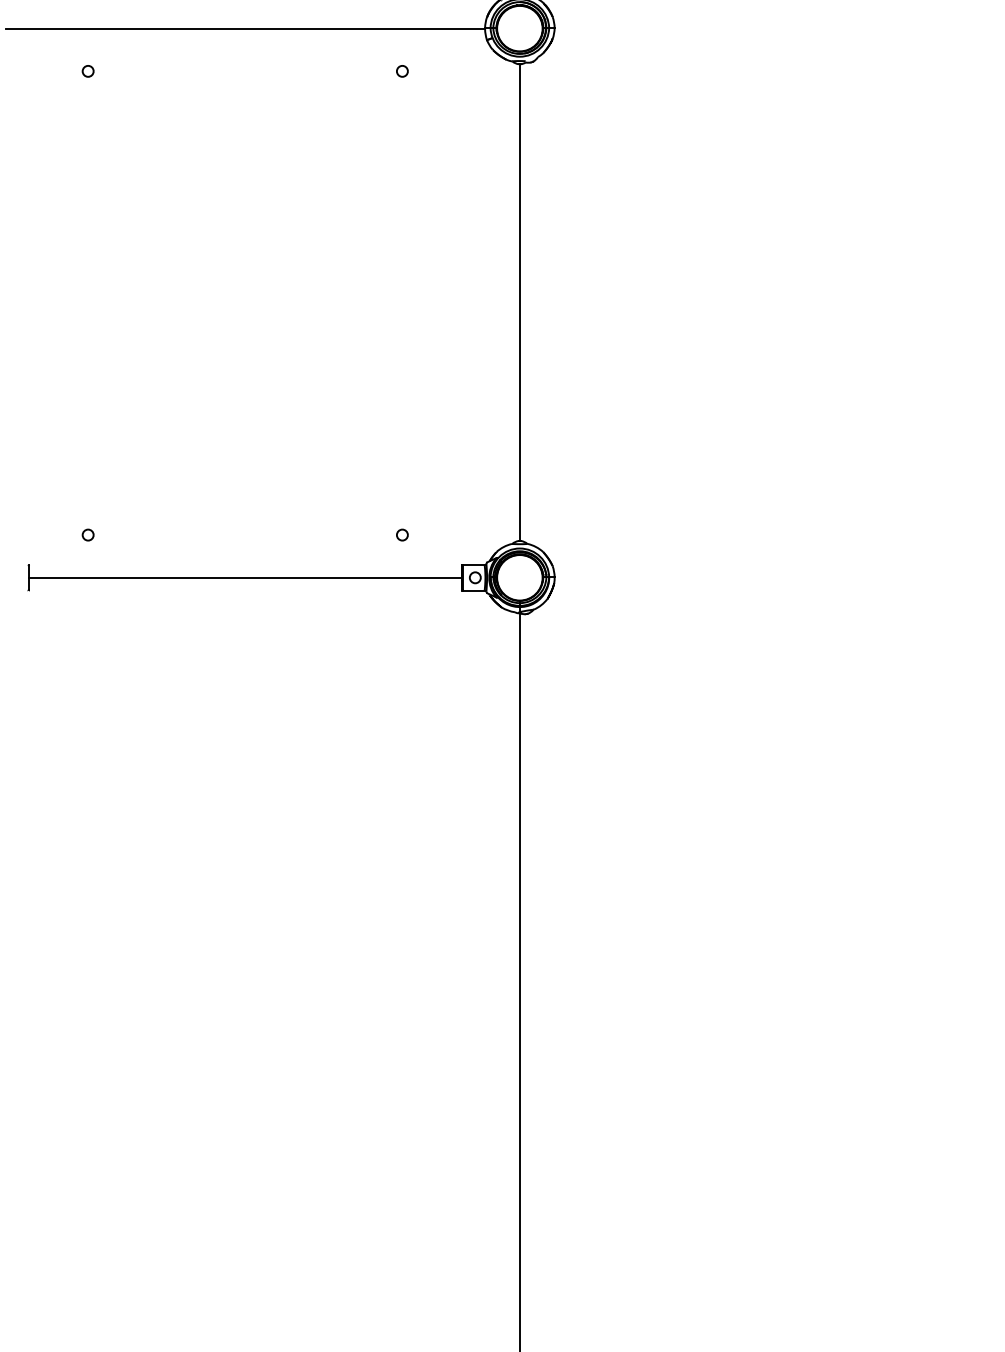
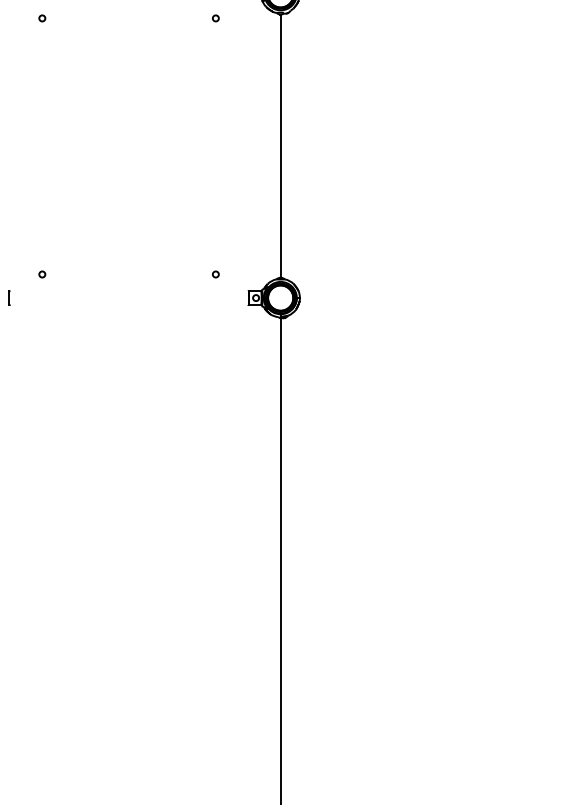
line: (244, 578) -> (128, 298), removed

